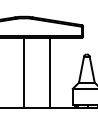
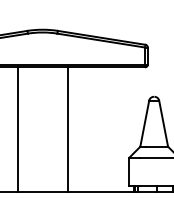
line: (23, 72) -> (16, 128), moved
line: (50, 72) -> (68, 128), moved

